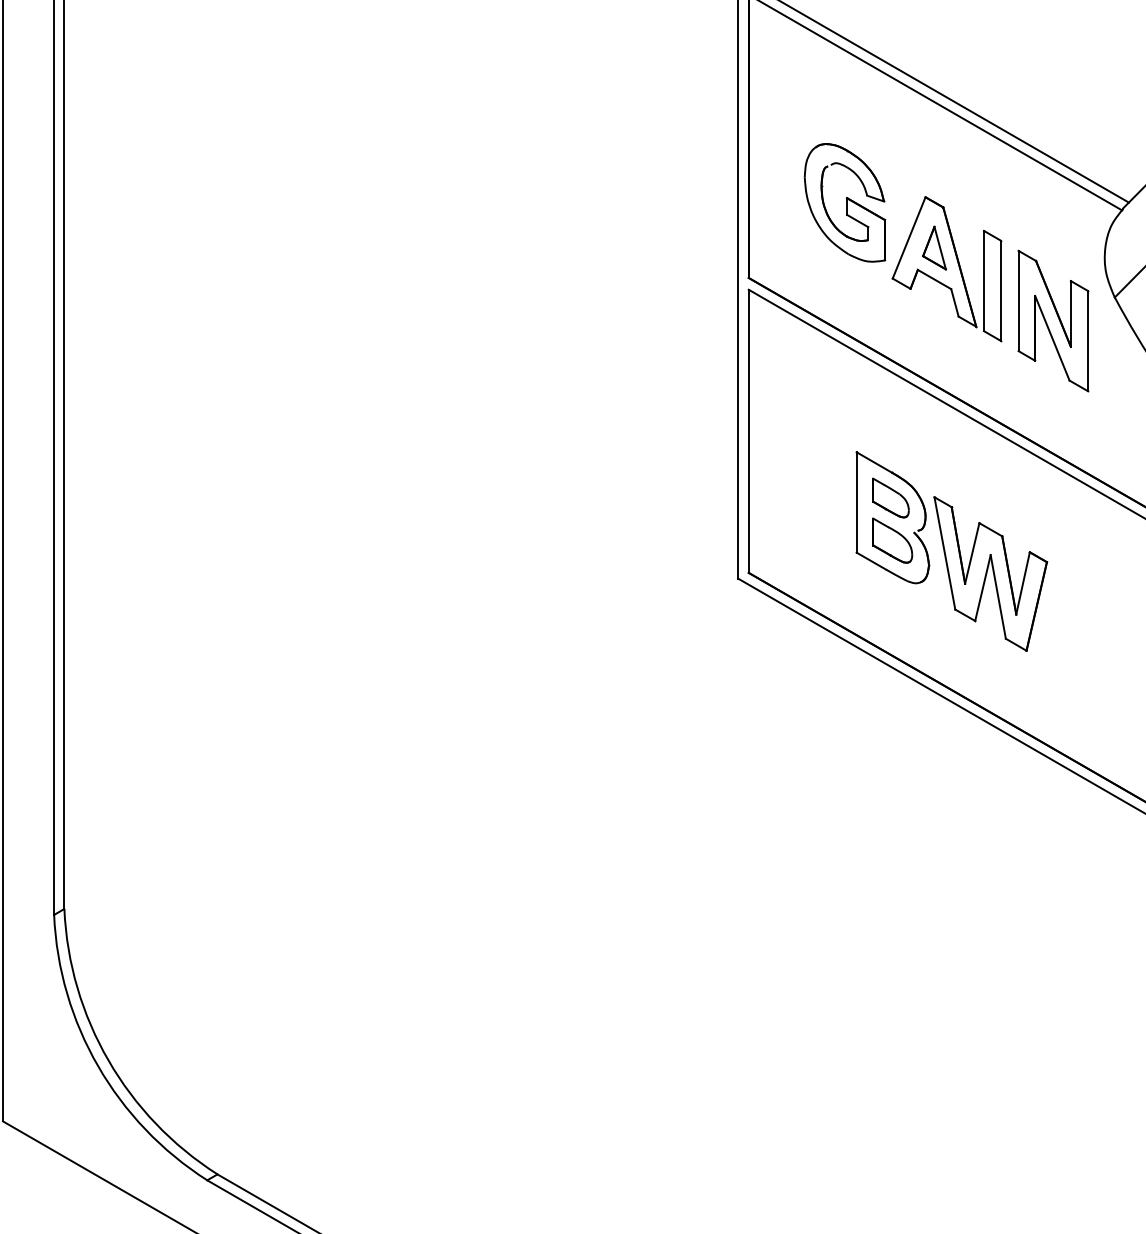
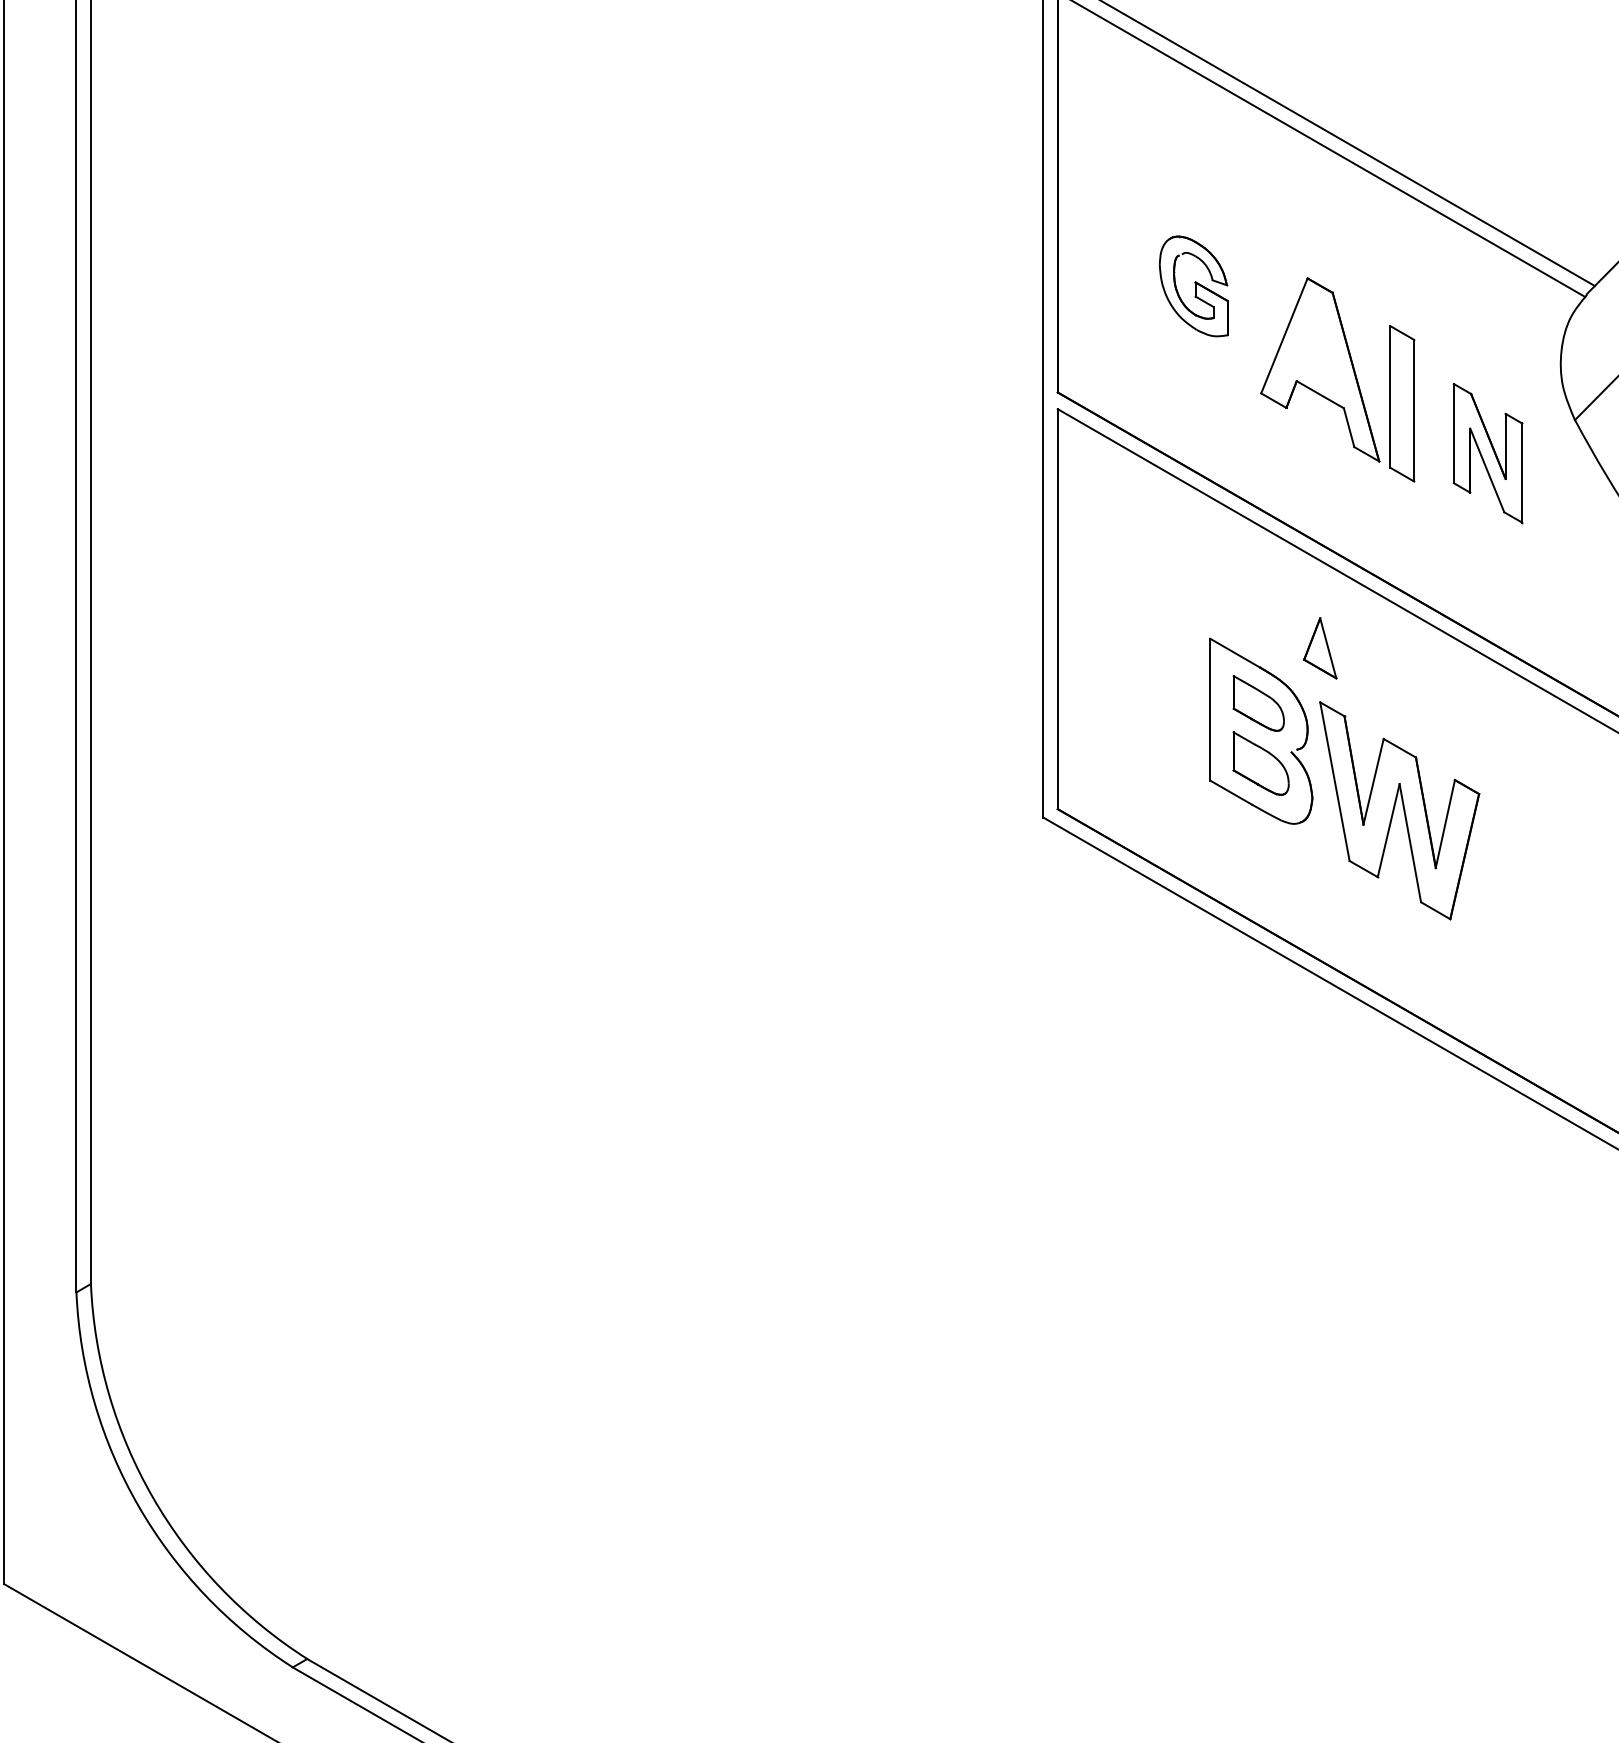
part: (844, 202) -> (1193, 286), size x0.6
part: (934, 248) -> (1320, 648), moved
part: (1053, 321) -> (1488, 453), size x0.7

